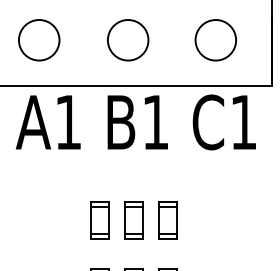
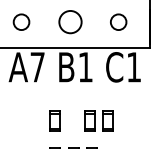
circle: (39, 40) -> (21, 22), size x0.7
circle: (215, 40) -> (118, 22), size x0.7
text: (68, 122) -> (37, 67), A1 -> A7
part: (150, 219) -> (98, 120), moved

